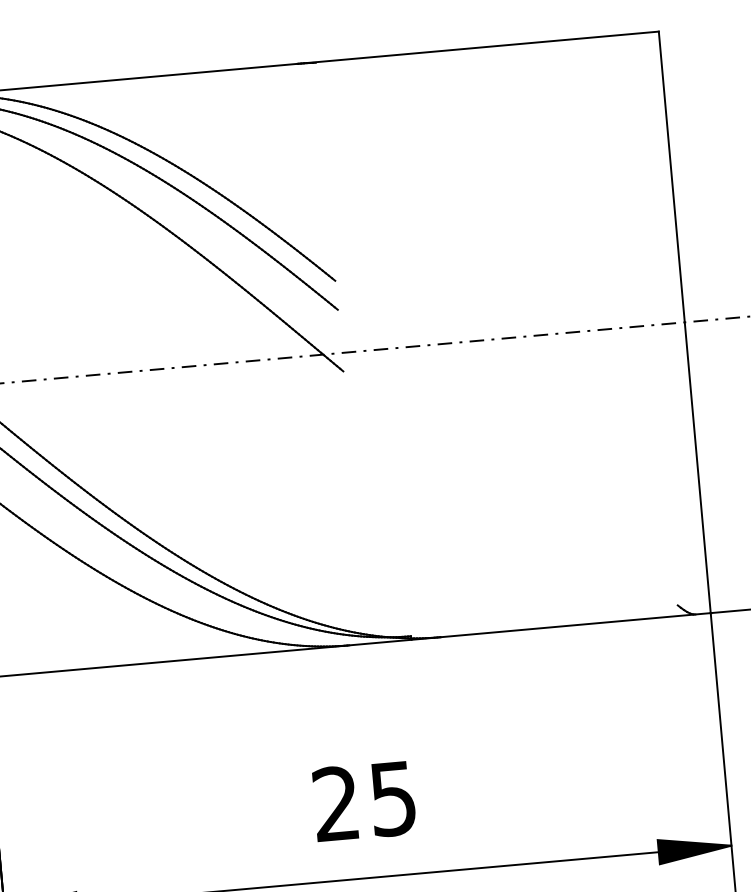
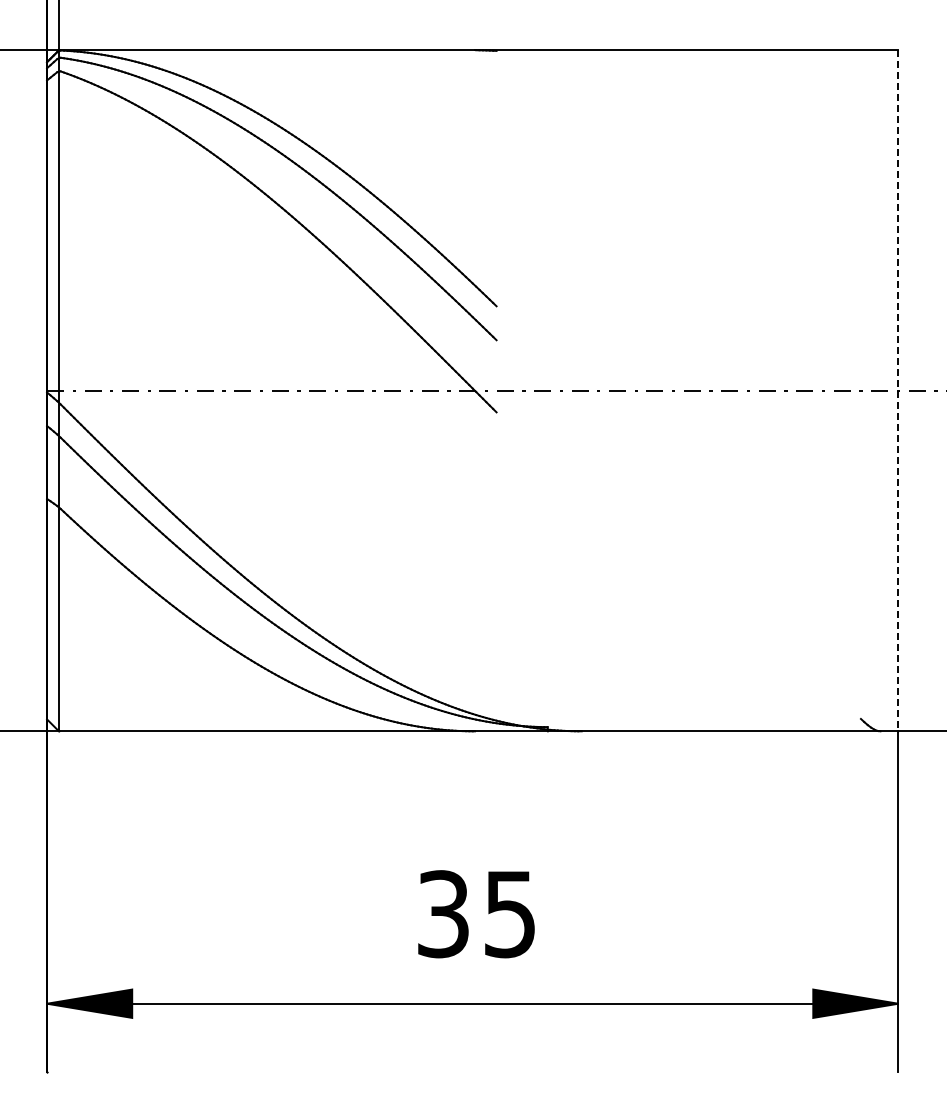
line: (684, 322) -> (898, 390), solid -> dashed
text: (336, 804) -> (443, 914), 25 -> 35

